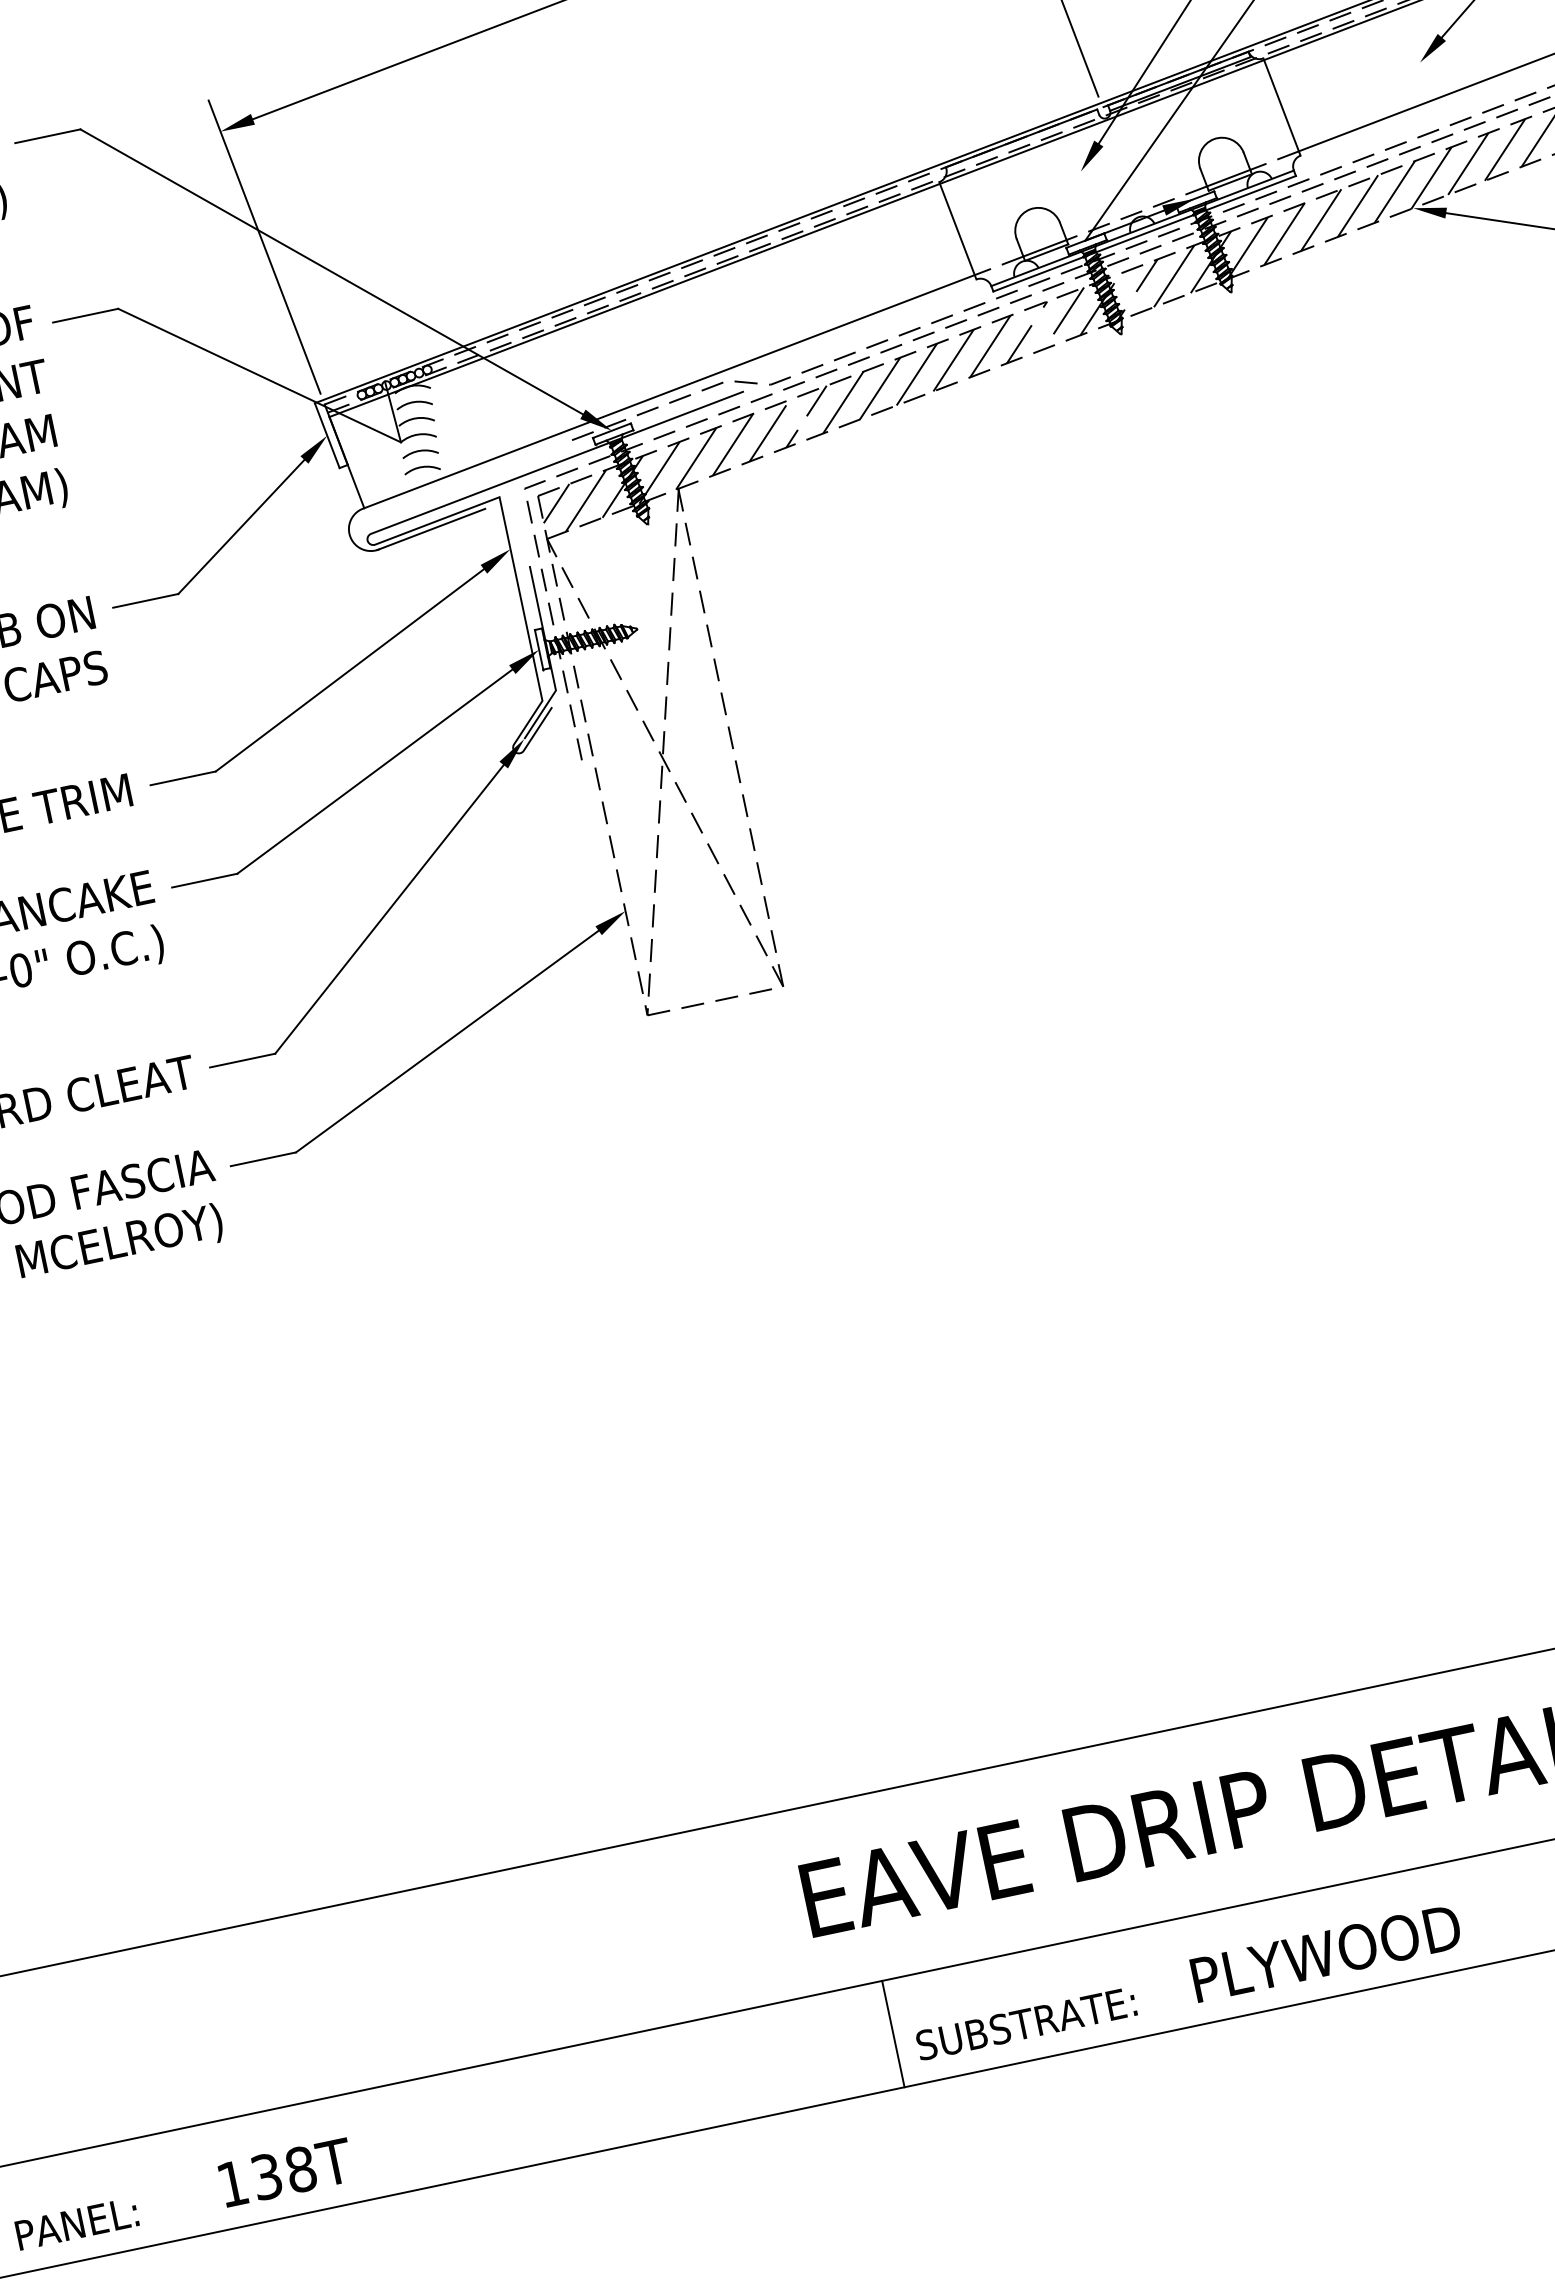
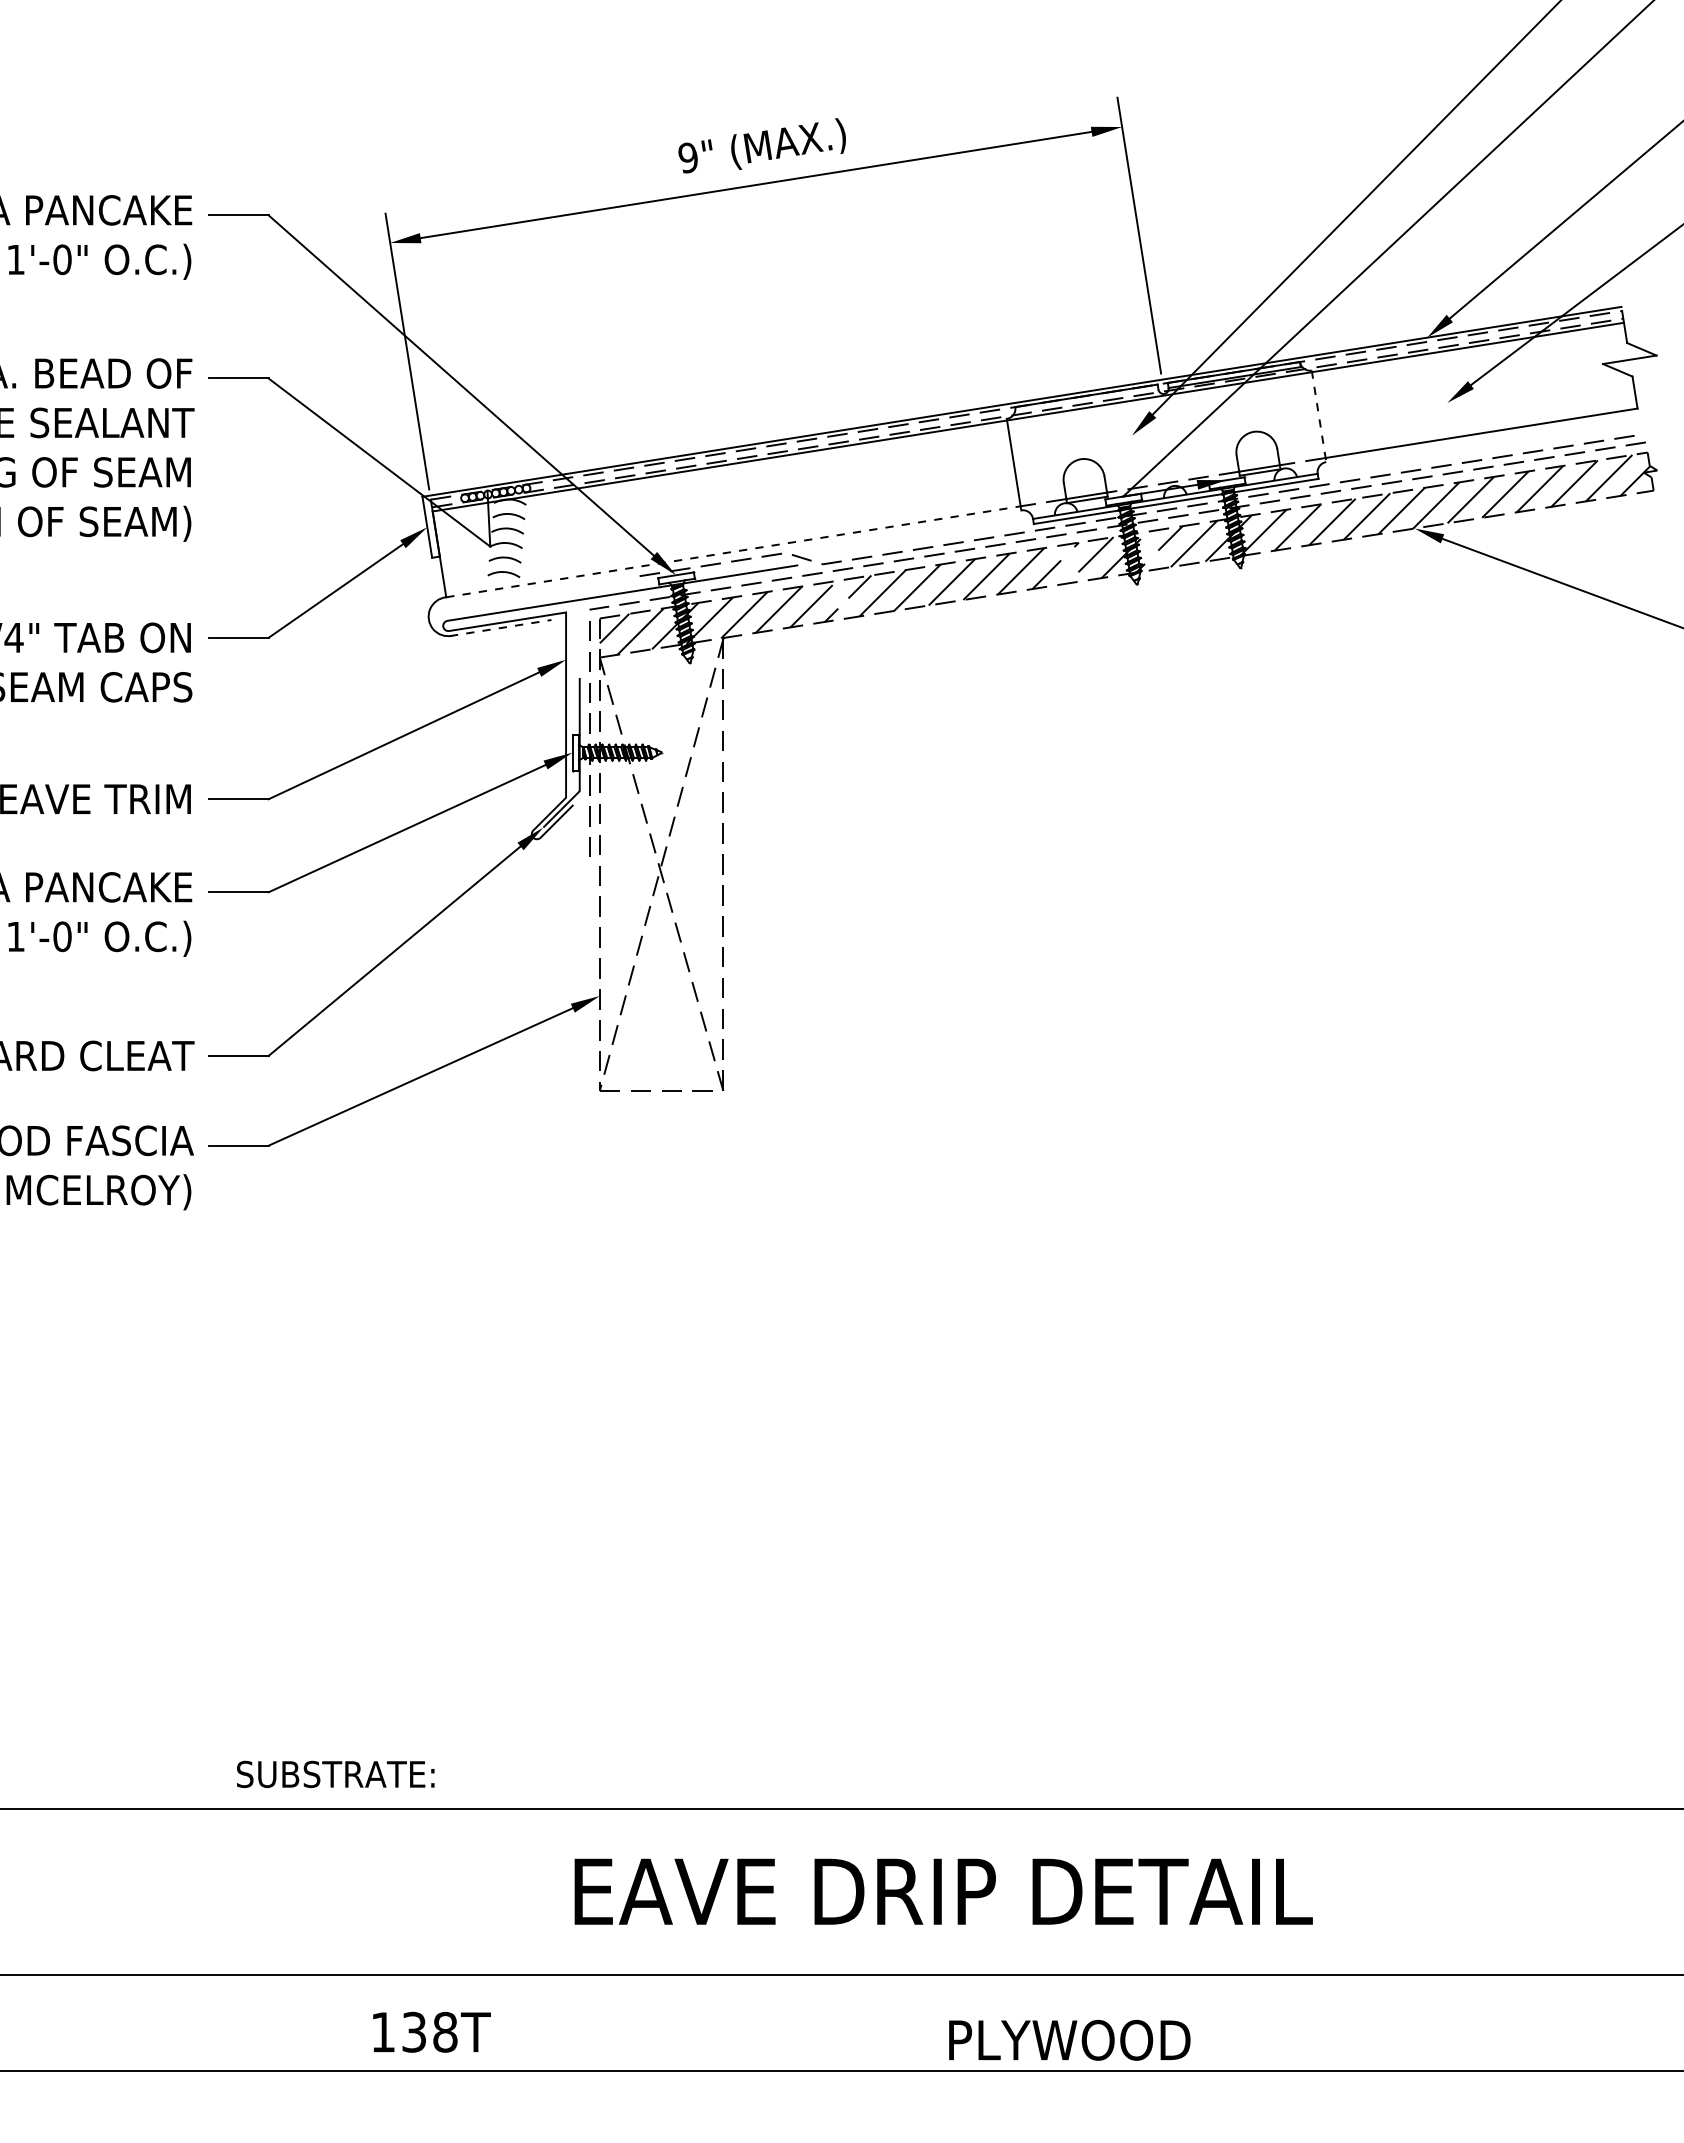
line: (1282, 107) -> (1319, 416), solid -> dashed
line: (669, 391) -> (733, 551), solid -> dashed
line: (432, 528) -> (501, 627), solid -> dashed
text: (1325, 1952) -> (1069, 2039), moved
text: (1026, 2023) -> (335, 1774), moved
line: (892, 2033) -> (626, 2022), removed
text: (285, 2171) -> (431, 2031), moved

